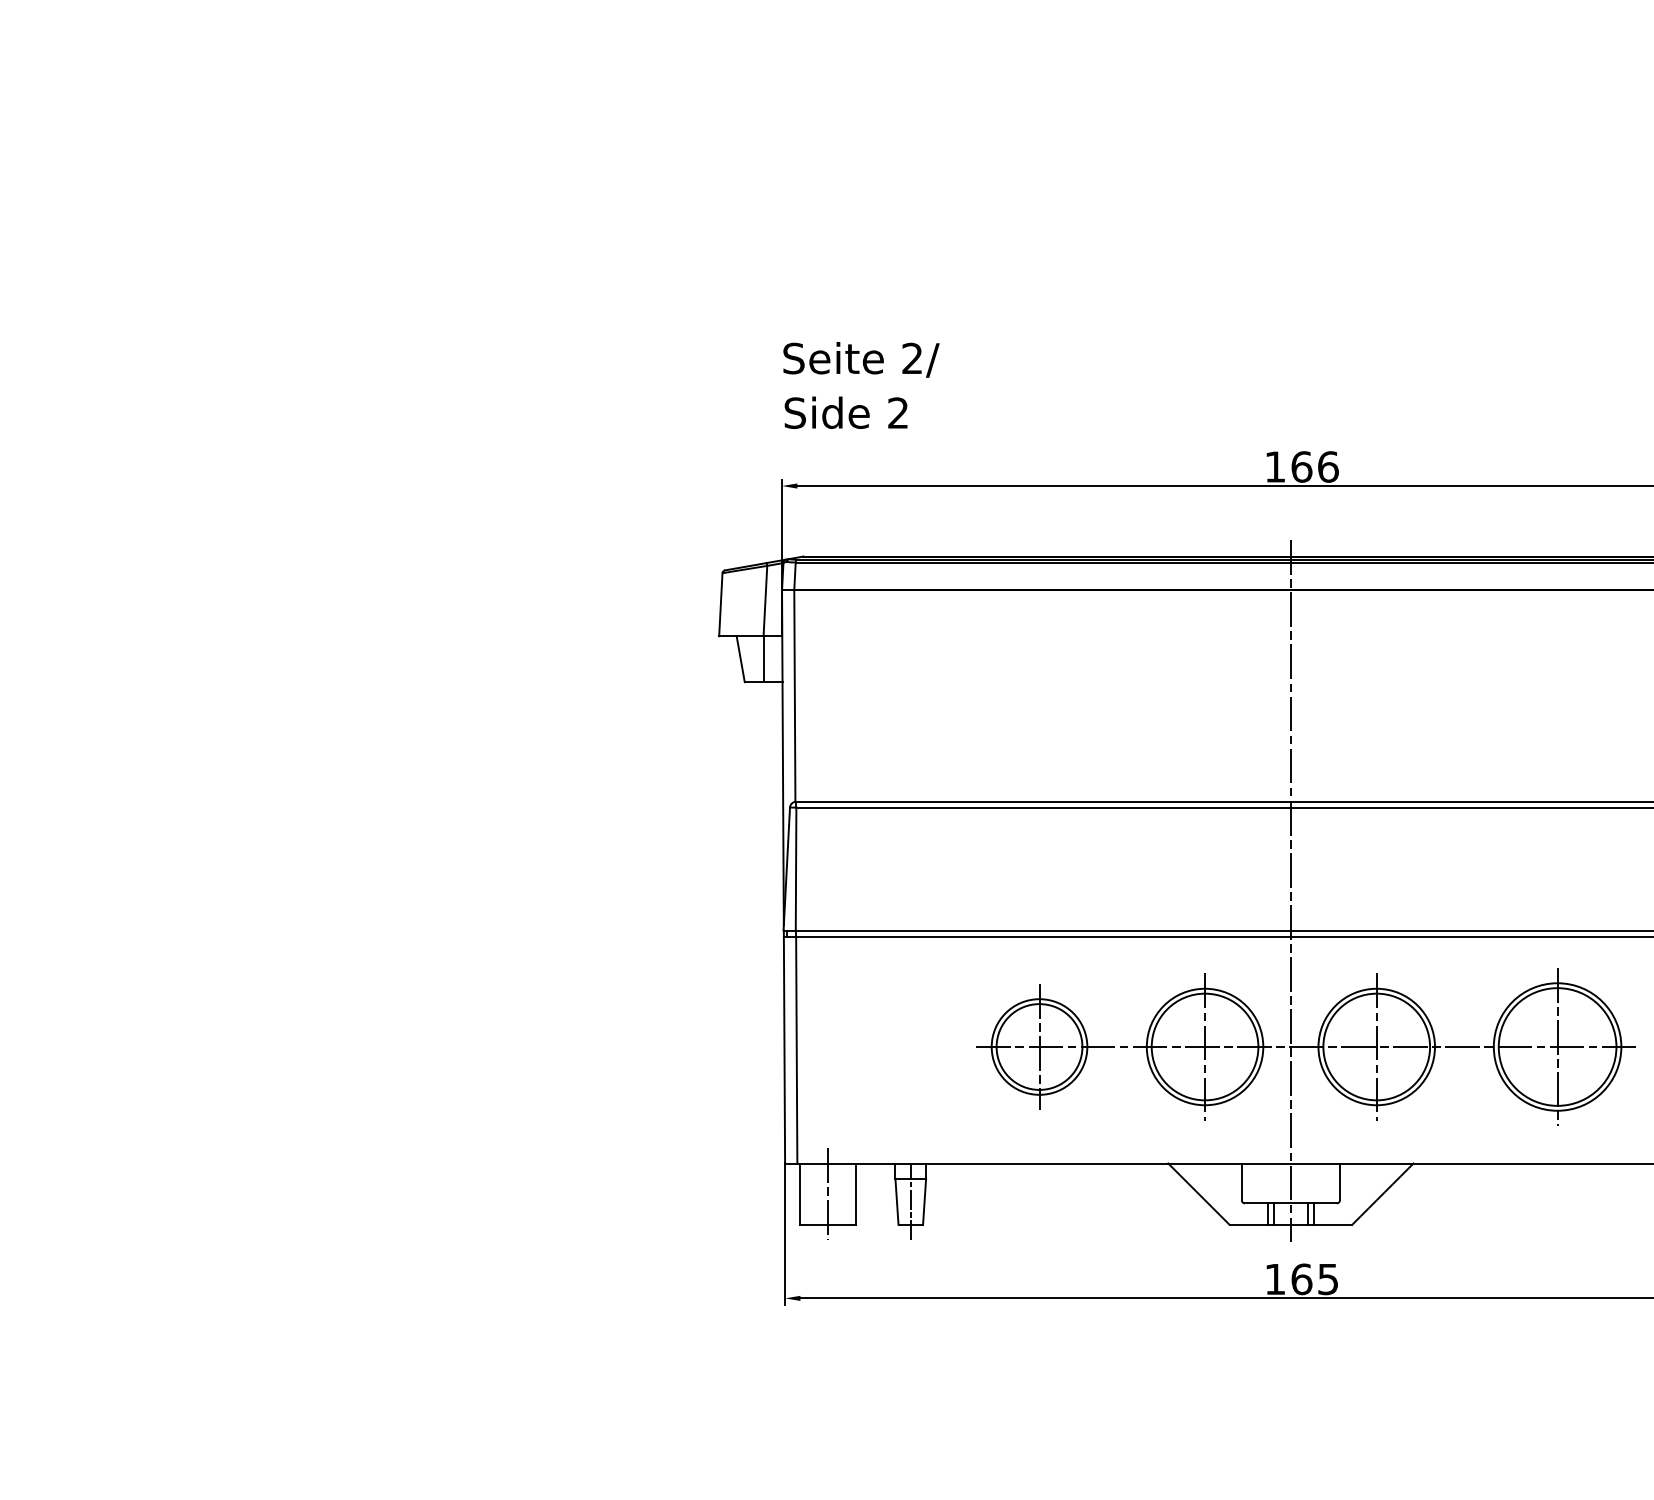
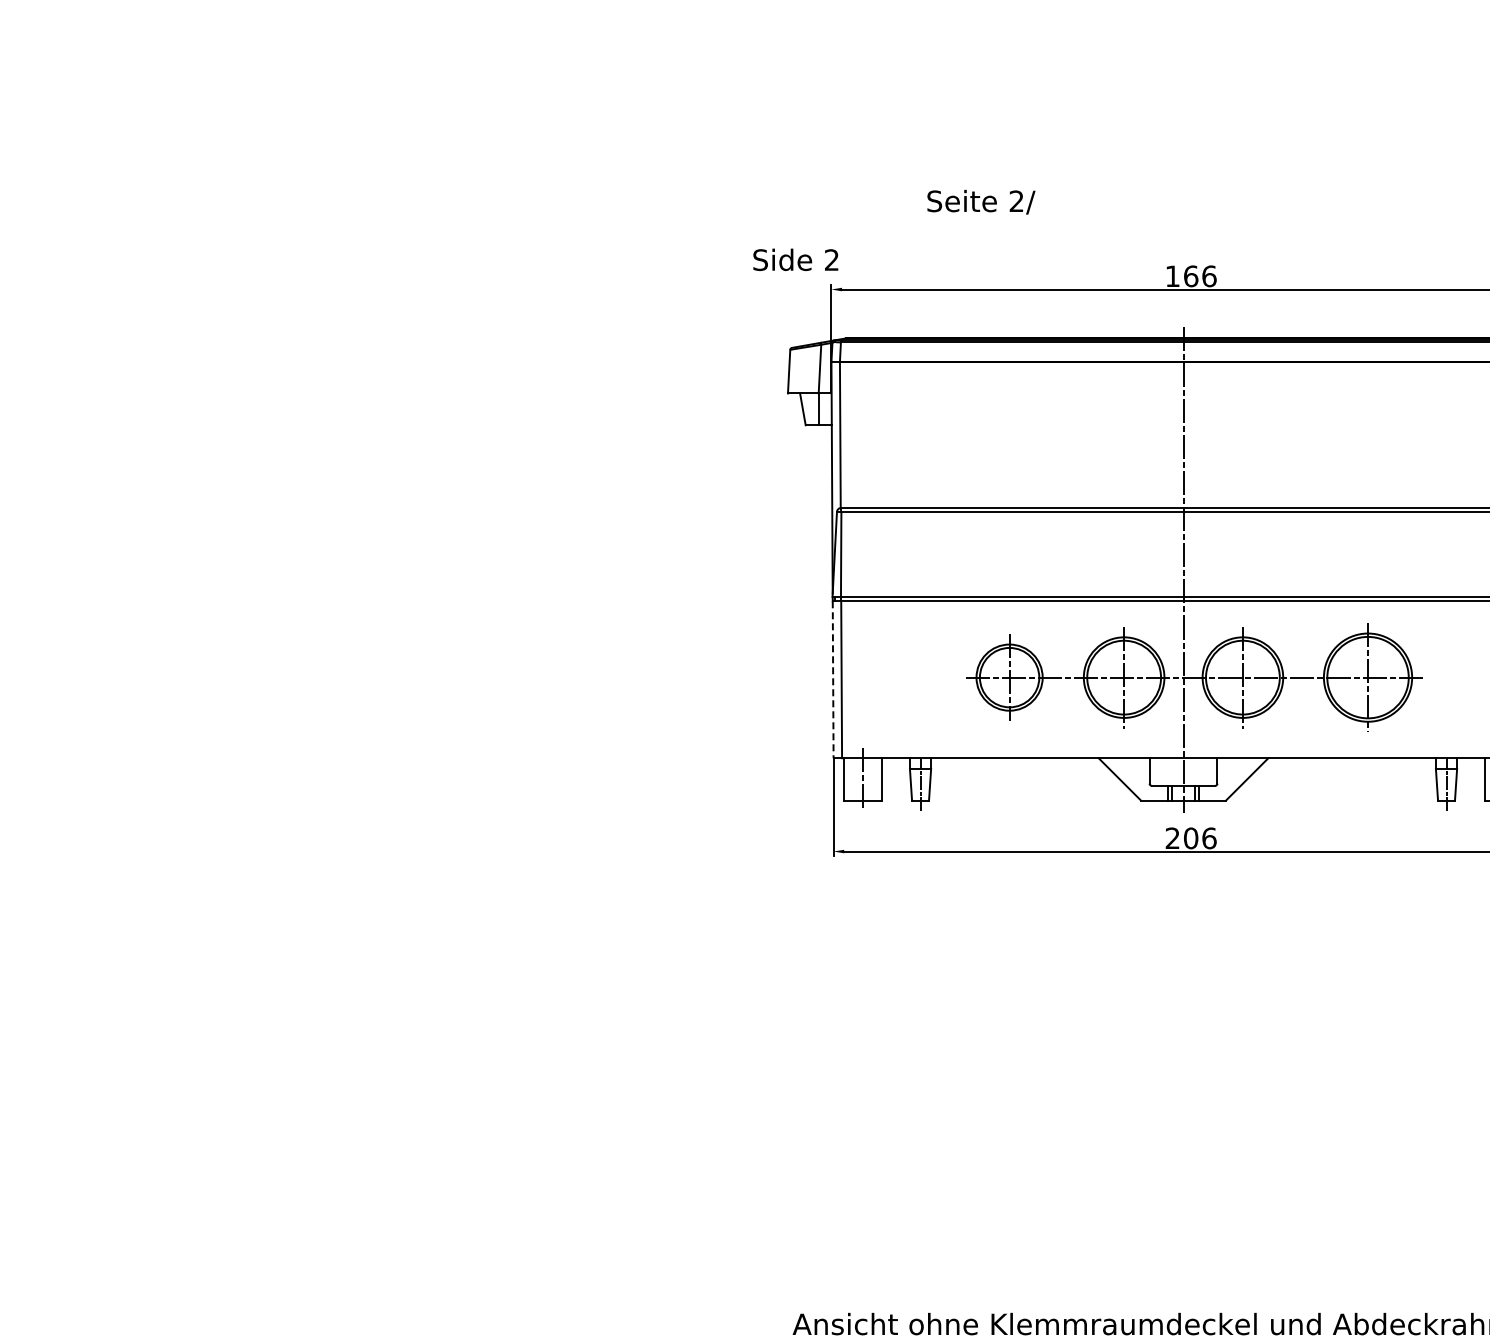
text: (861, 358) -> (981, 201), moved
text: (845, 412) -> (795, 259), moved
line: (784, 1051) -> (833, 680), solid -> dashed
text: (1300, 1279) -> (1190, 838), 165 -> 206

